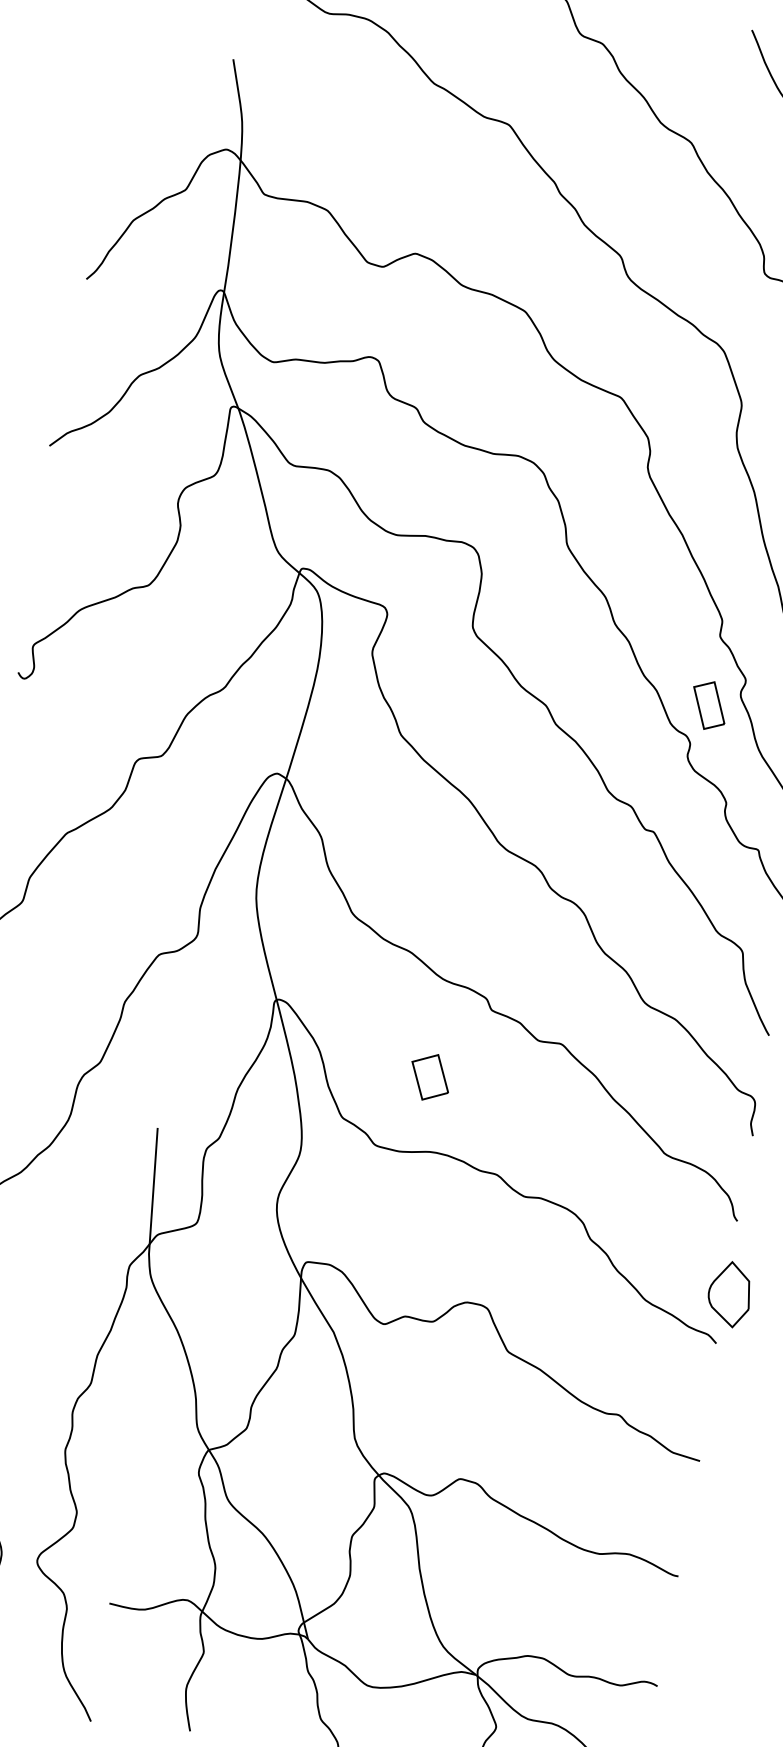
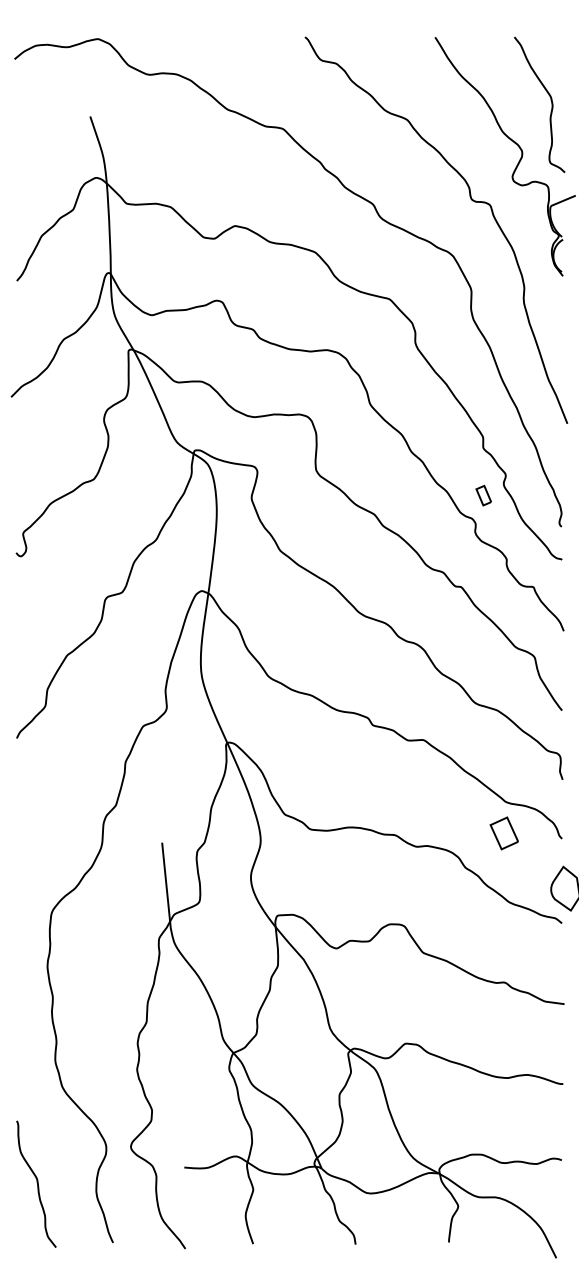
part: (708, 705) -> (483, 495), size x0.6
part: (428, 1077) -> (503, 833), moved

